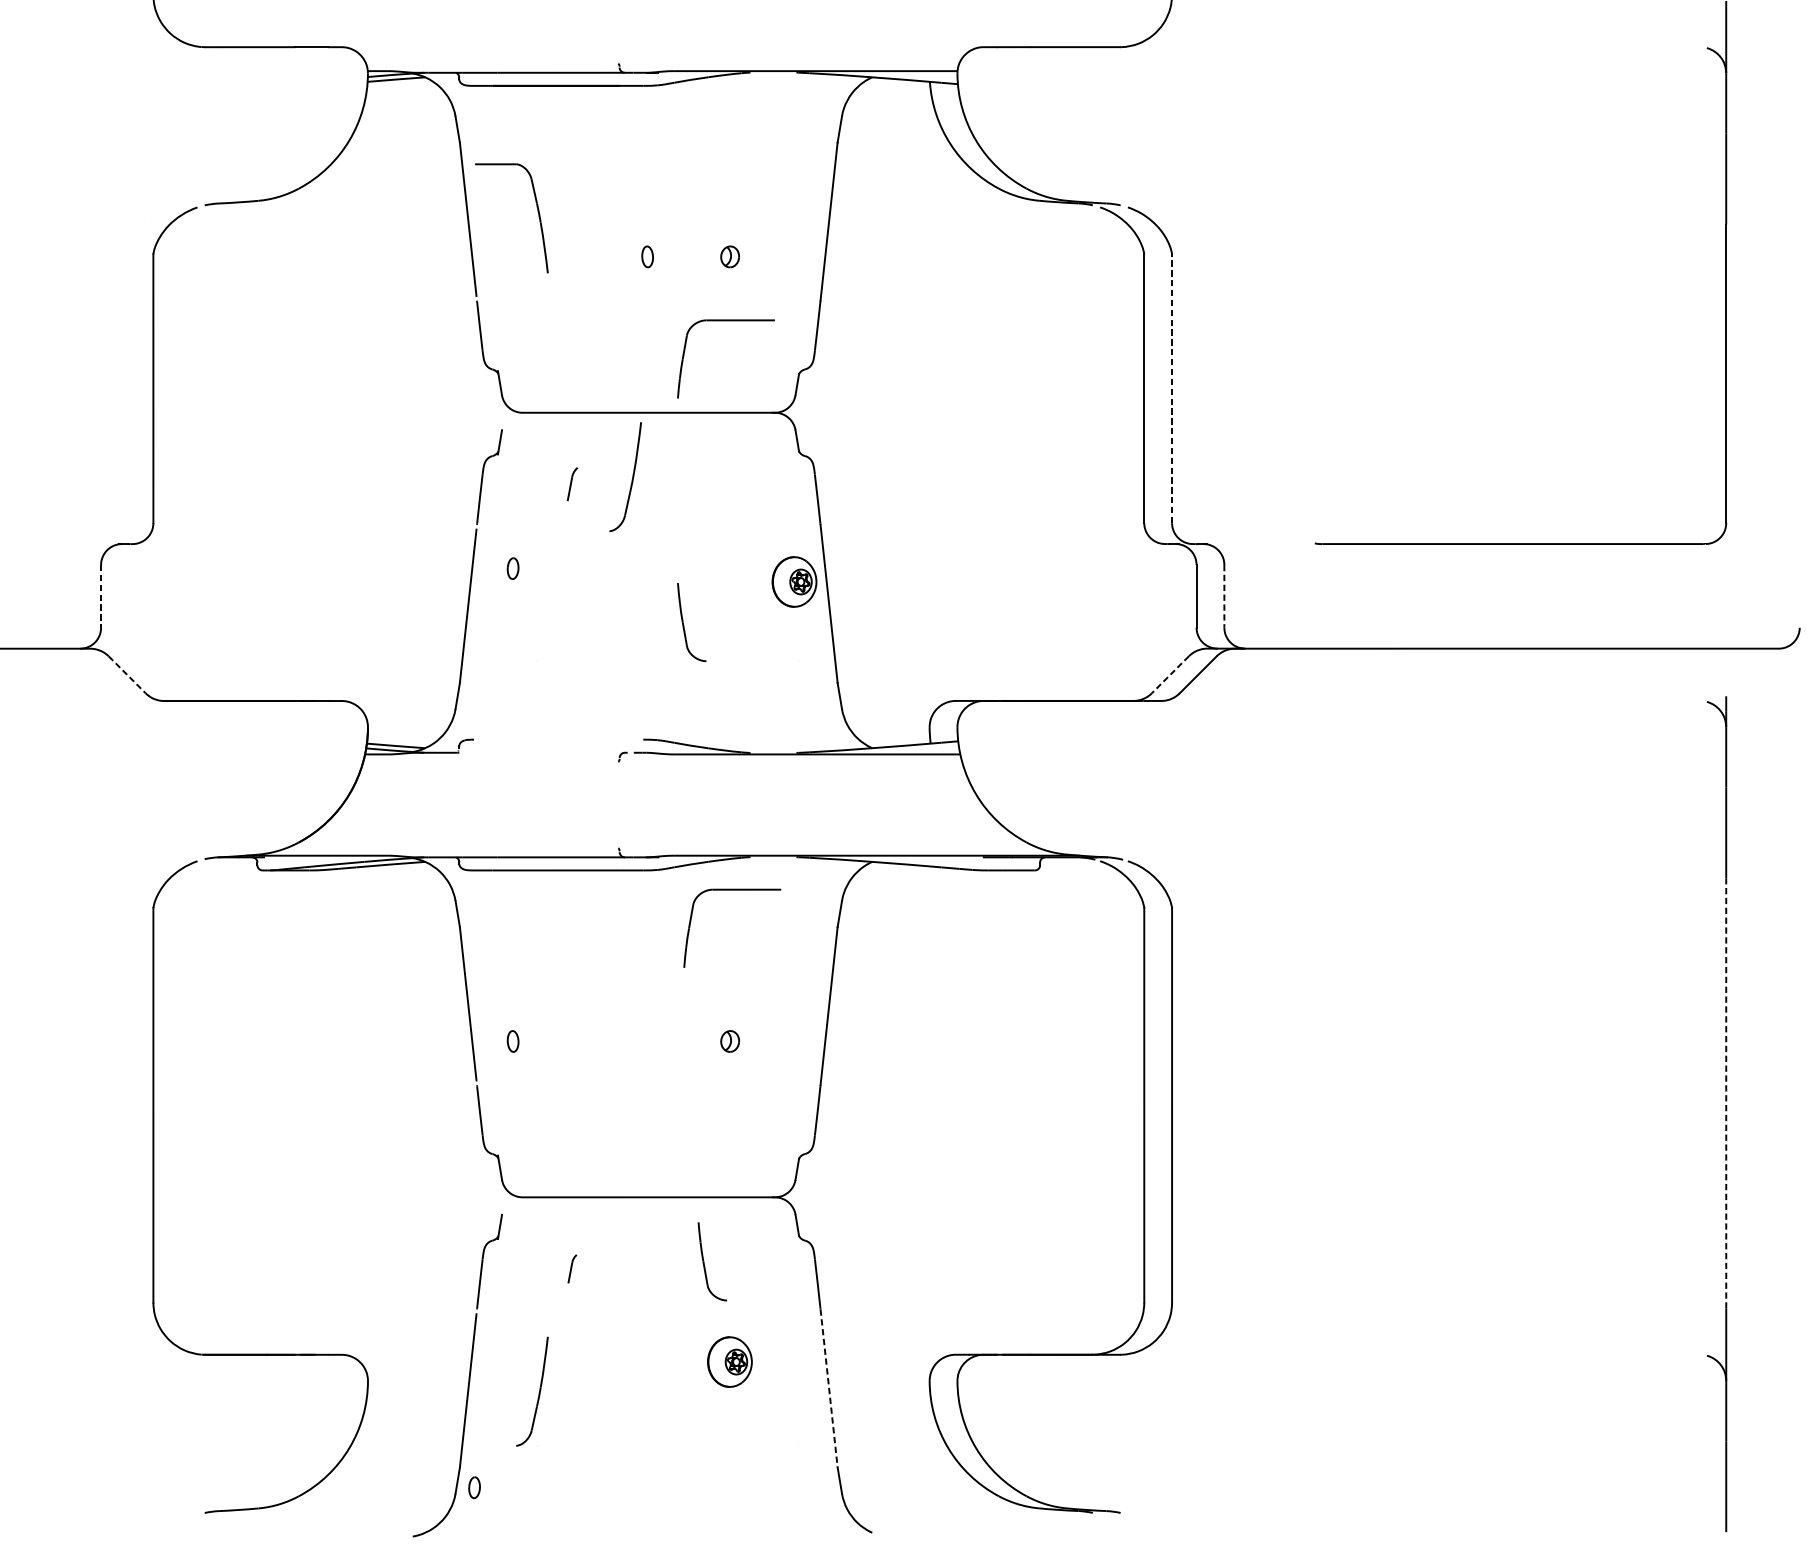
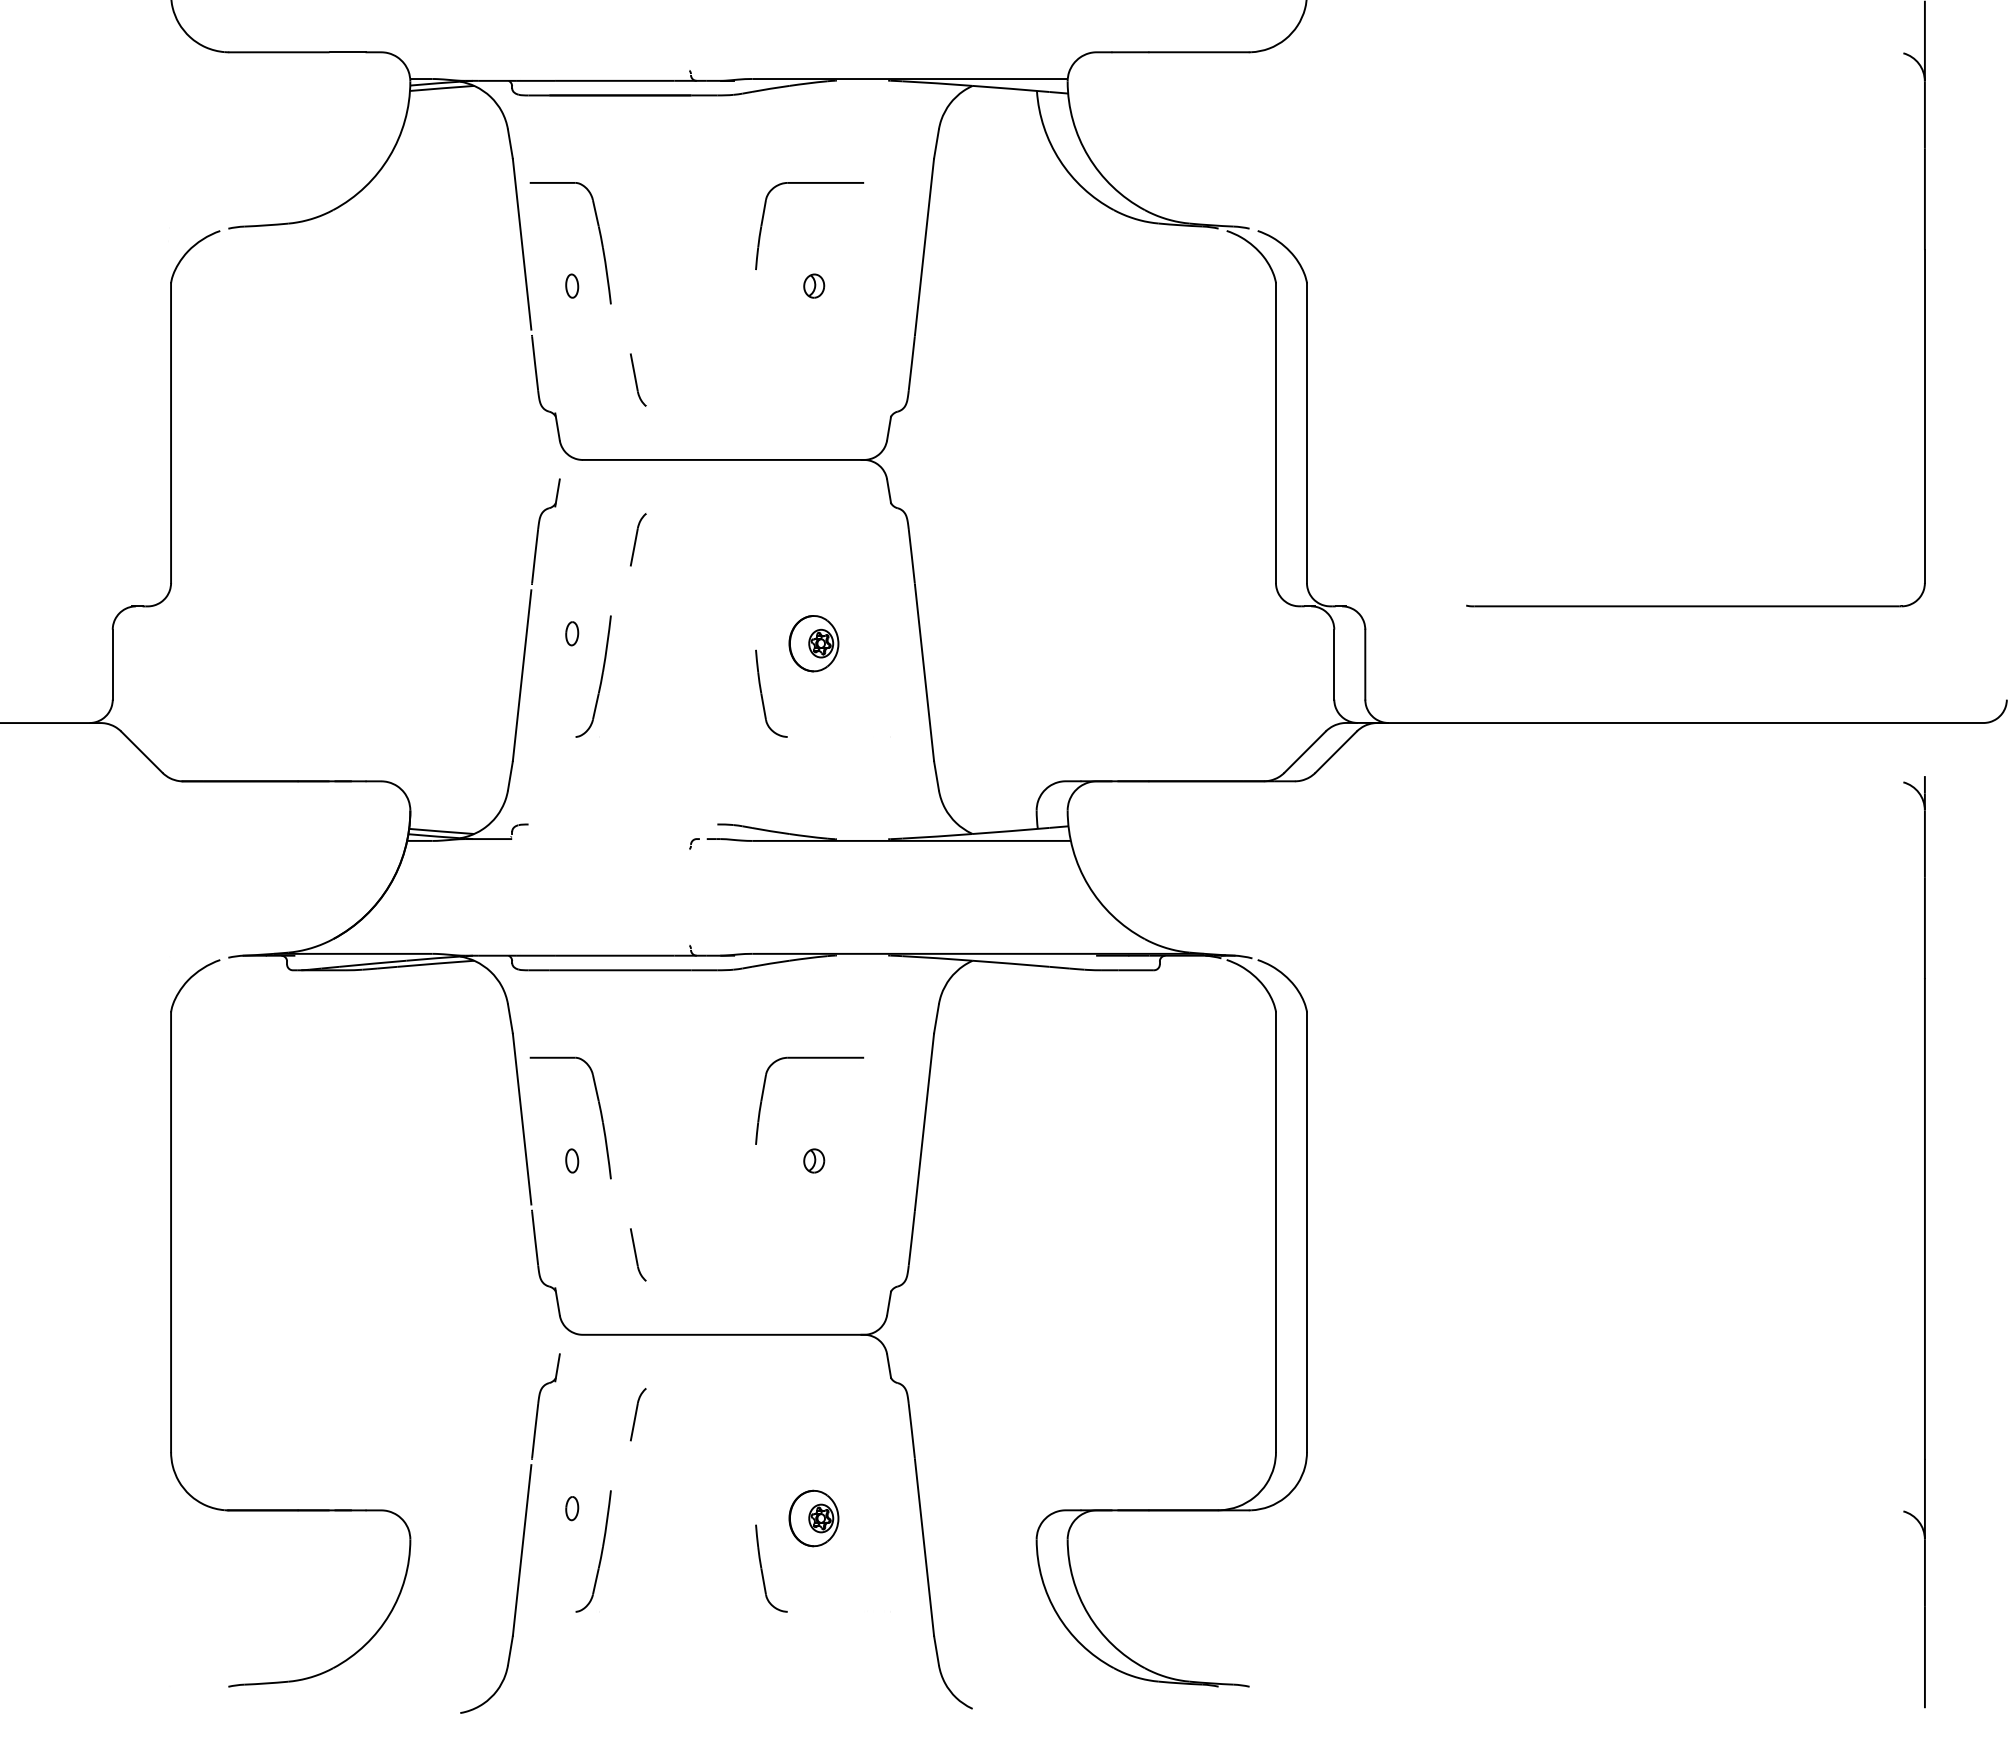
part: (647, 256) -> (572, 285), moved
part: (725, 320) -> (809, 183), moved
part: (572, 340) -> (638, 379), added
line: (1171, 389) -> (1306, 433), dashed -> solid
part: (631, 478) -> (600, 678), moved
part: (572, 484) -> (638, 539), size x1.43
part: (794, 581) -> (813, 643), moved
line: (100, 596) -> (112, 664), dashed -> solid
line: (1224, 596) -> (1365, 664), dashed -> solid
line: (127, 675) -> (142, 752), dashed -> solid
line: (1169, 675) -> (1304, 752), dashed -> solid
part: (732, 890) -> (809, 1058), moved
part: (537, 996) -> (599, 1110), added
line: (1725, 1093) -> (1924, 1219), dashed -> solid
part: (572, 1125) -> (638, 1254), added
part: (704, 1261) -> (762, 1568), moved
part: (572, 1268) -> (638, 1414), size x1.67
line: (829, 1388) -> (924, 1547), dashed -> solid
part: (474, 1487) -> (572, 1508), moved

